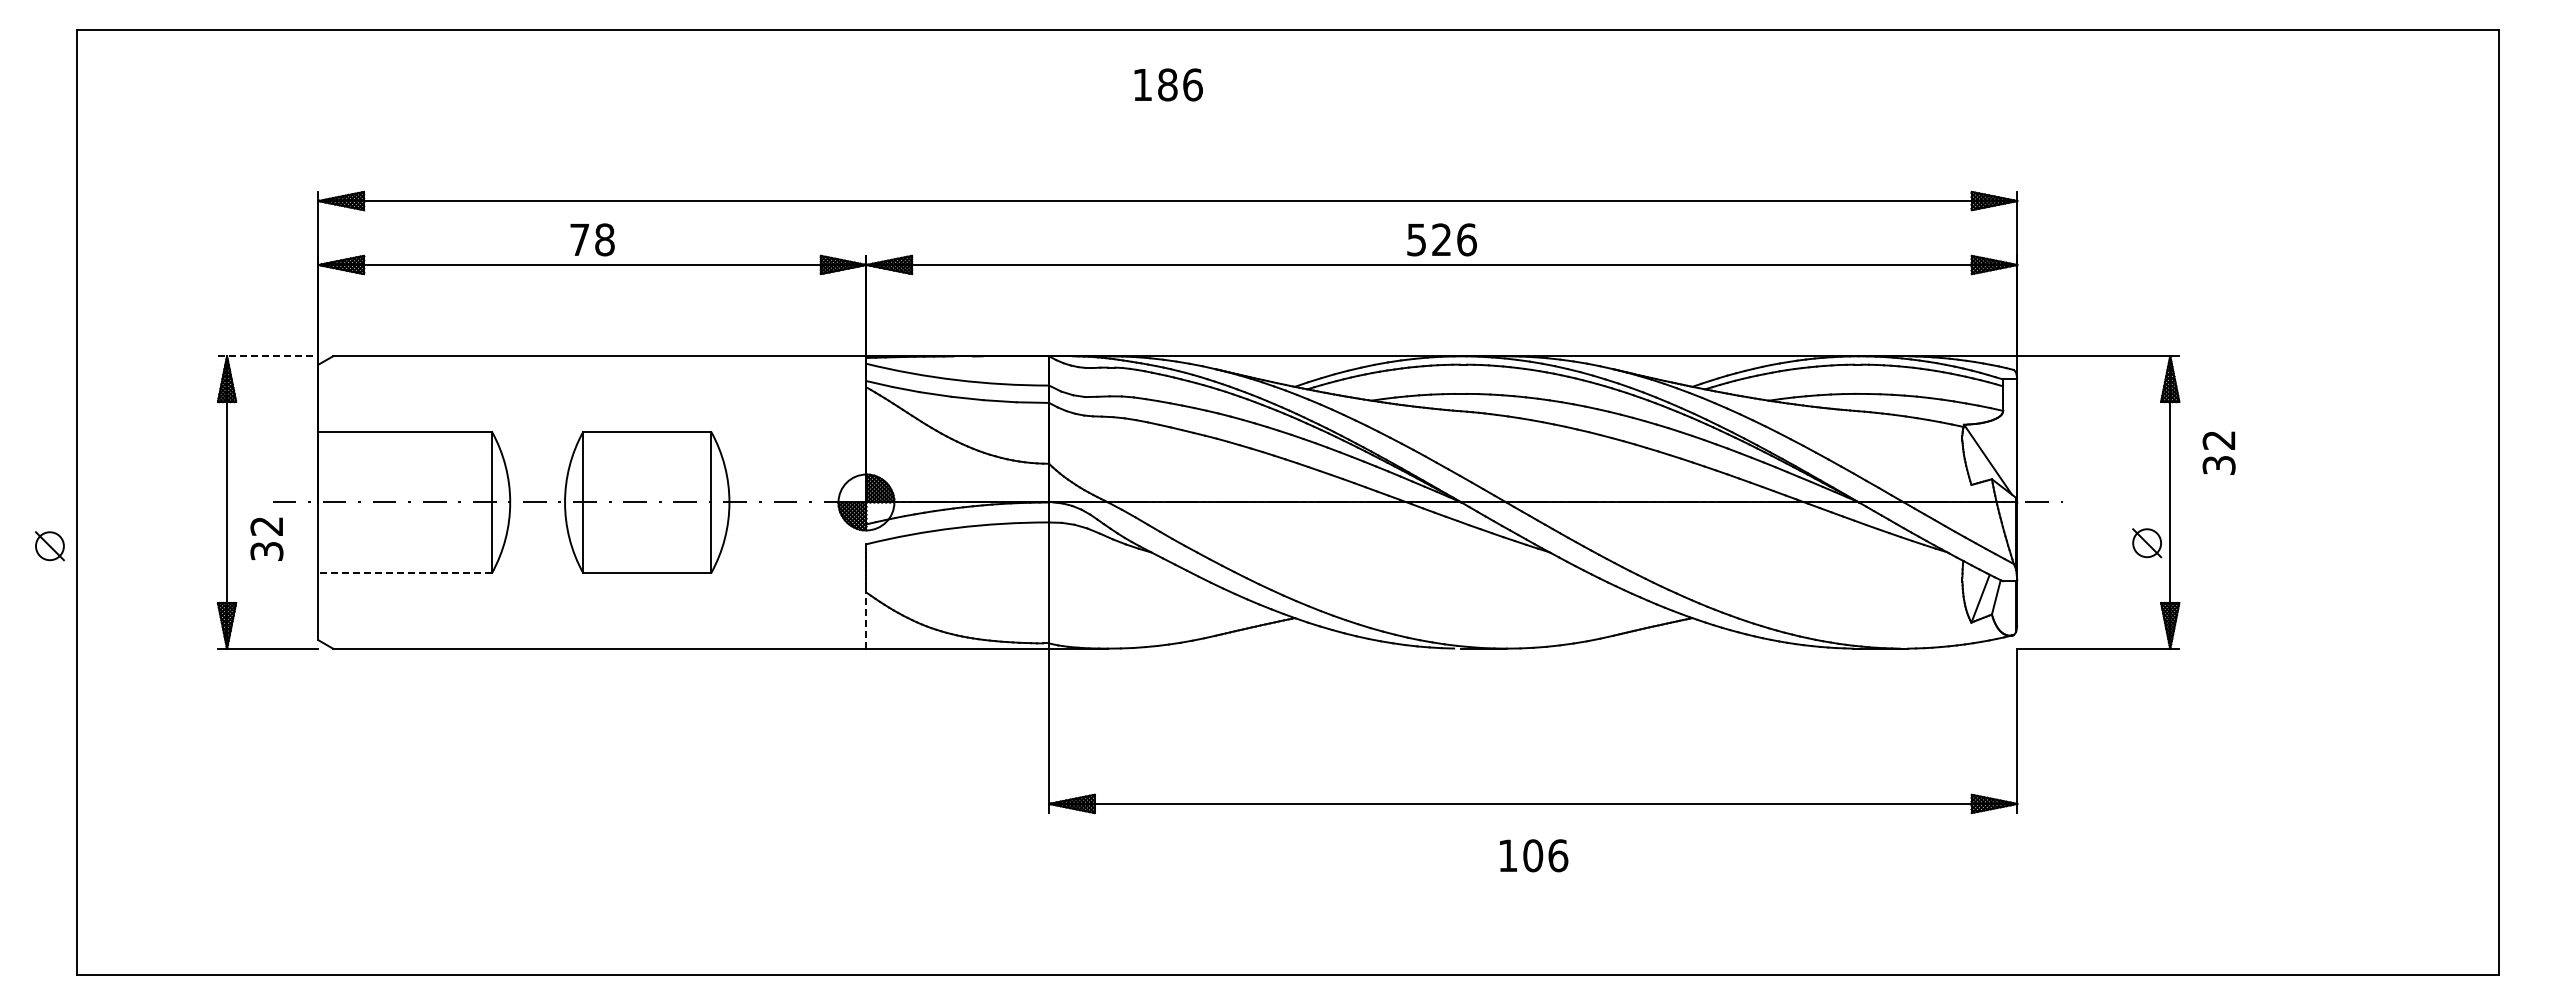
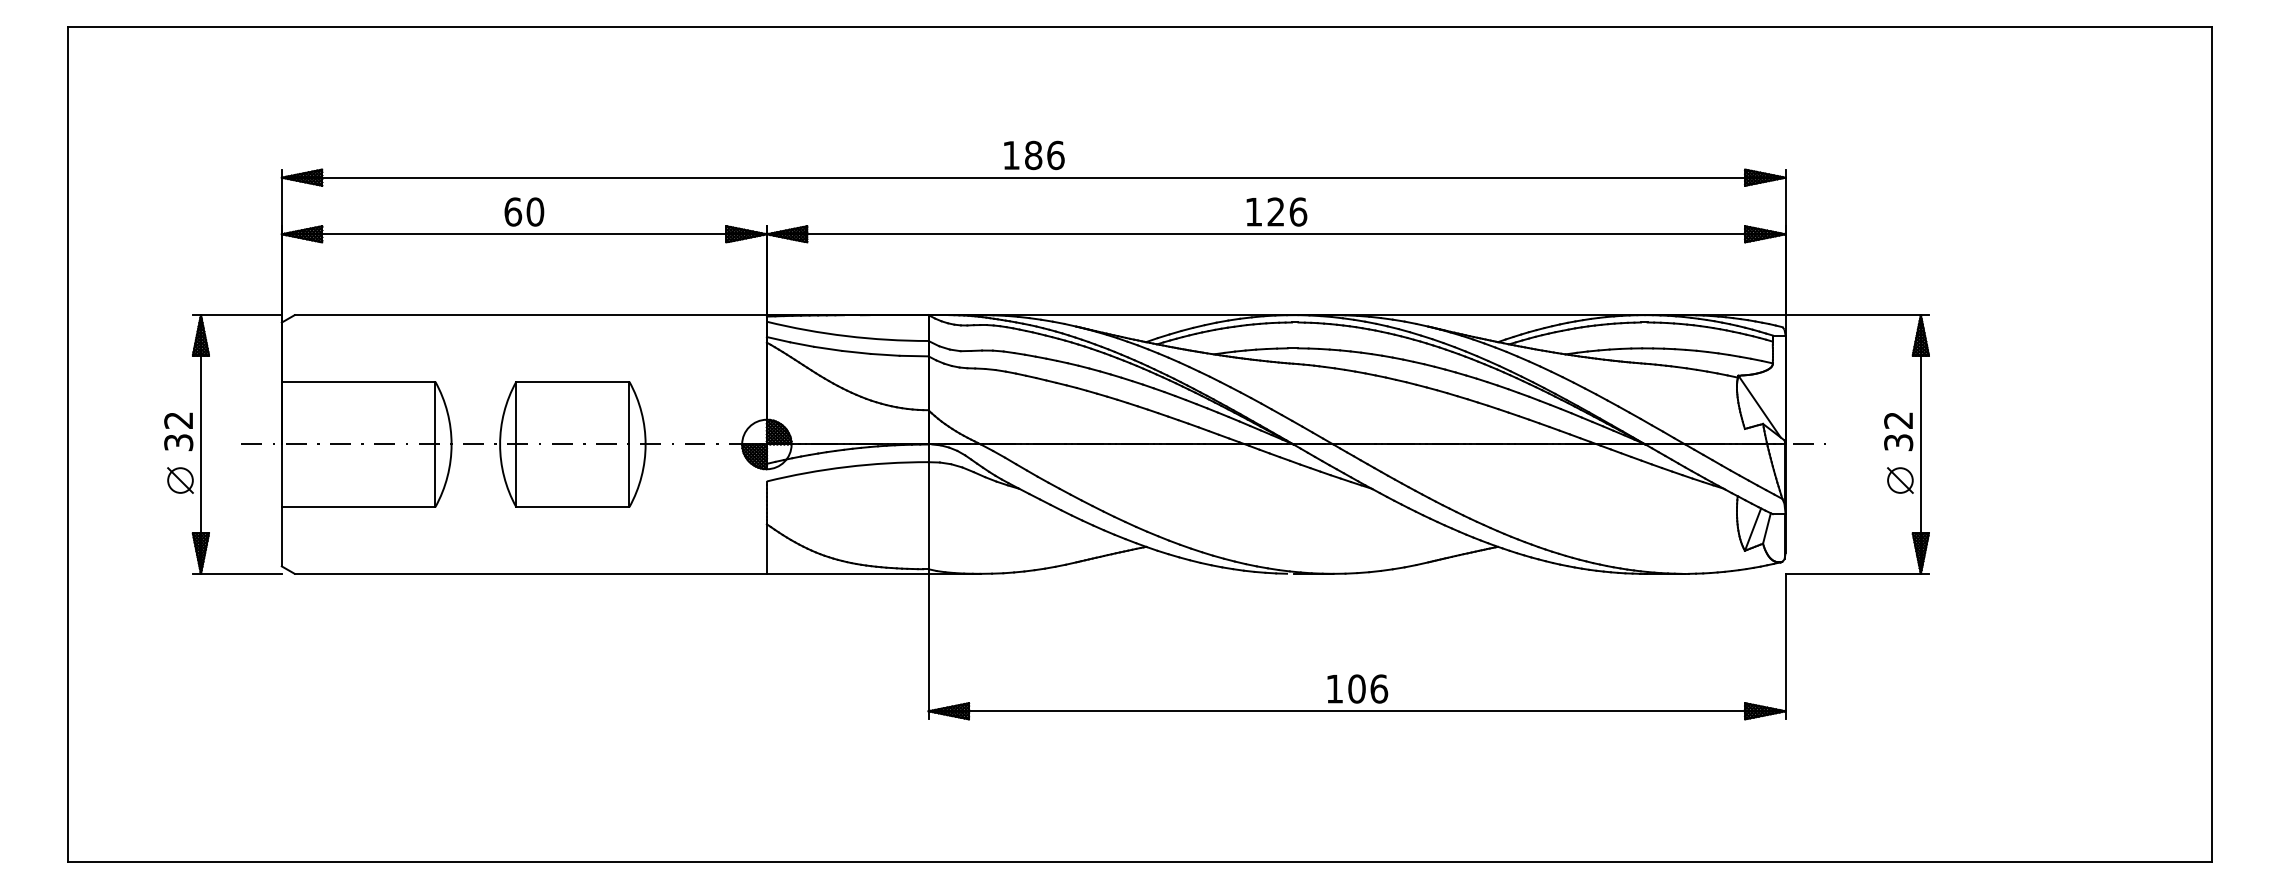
text: (1168, 84) -> (1034, 155), moved
text: (592, 239) -> (524, 211), 78 -> 60
text: (1416, 239) -> (1253, 211), 526 -> 126
line: (268, 356) -> (237, 315), dashed -> solid
text: (2218, 452) -> (1898, 431), moved
text: (266, 538) -> (178, 431), moved
part: (49, 546) -> (180, 480), moved
line: (405, 573) -> (358, 507), dashed -> solid
line: (866, 620) -> (766, 548), dashed -> solid
text: (1534, 855) -> (1358, 688), moved

